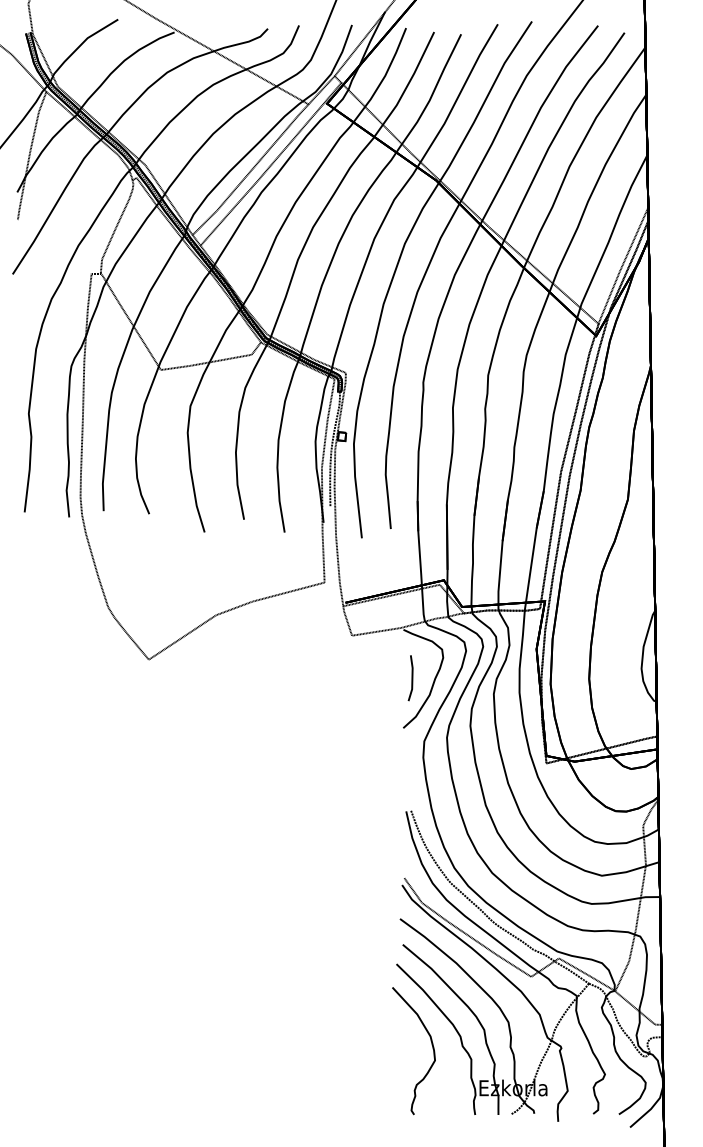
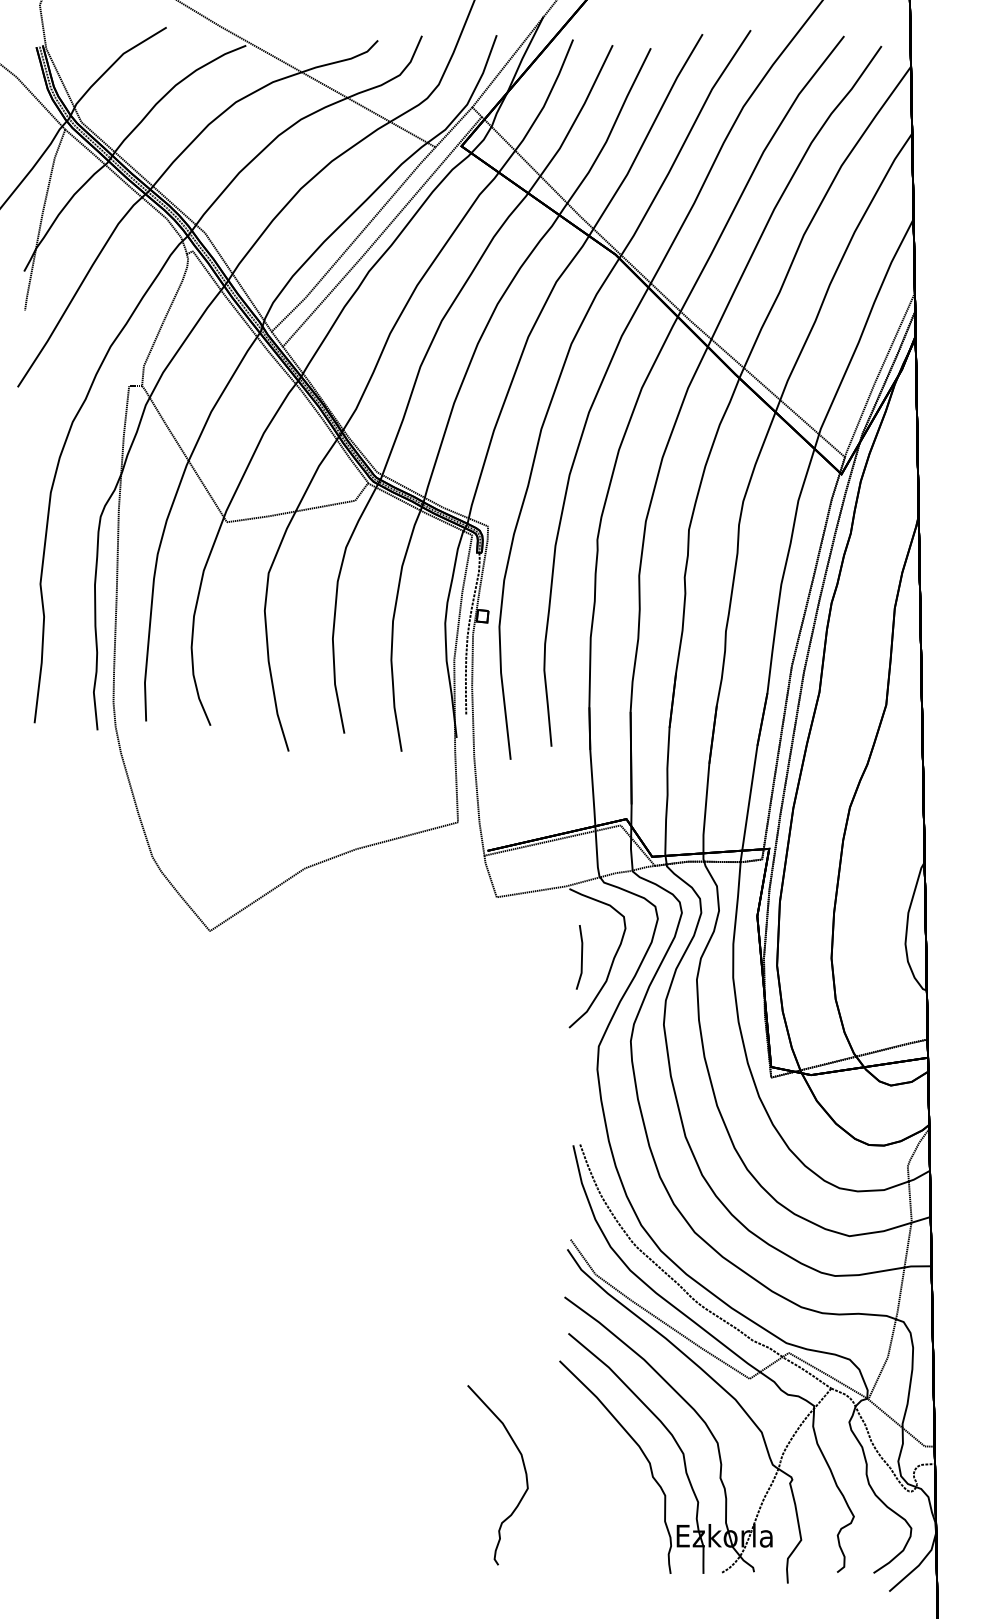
part: (431, 1045) -> (522, 1467), moved

